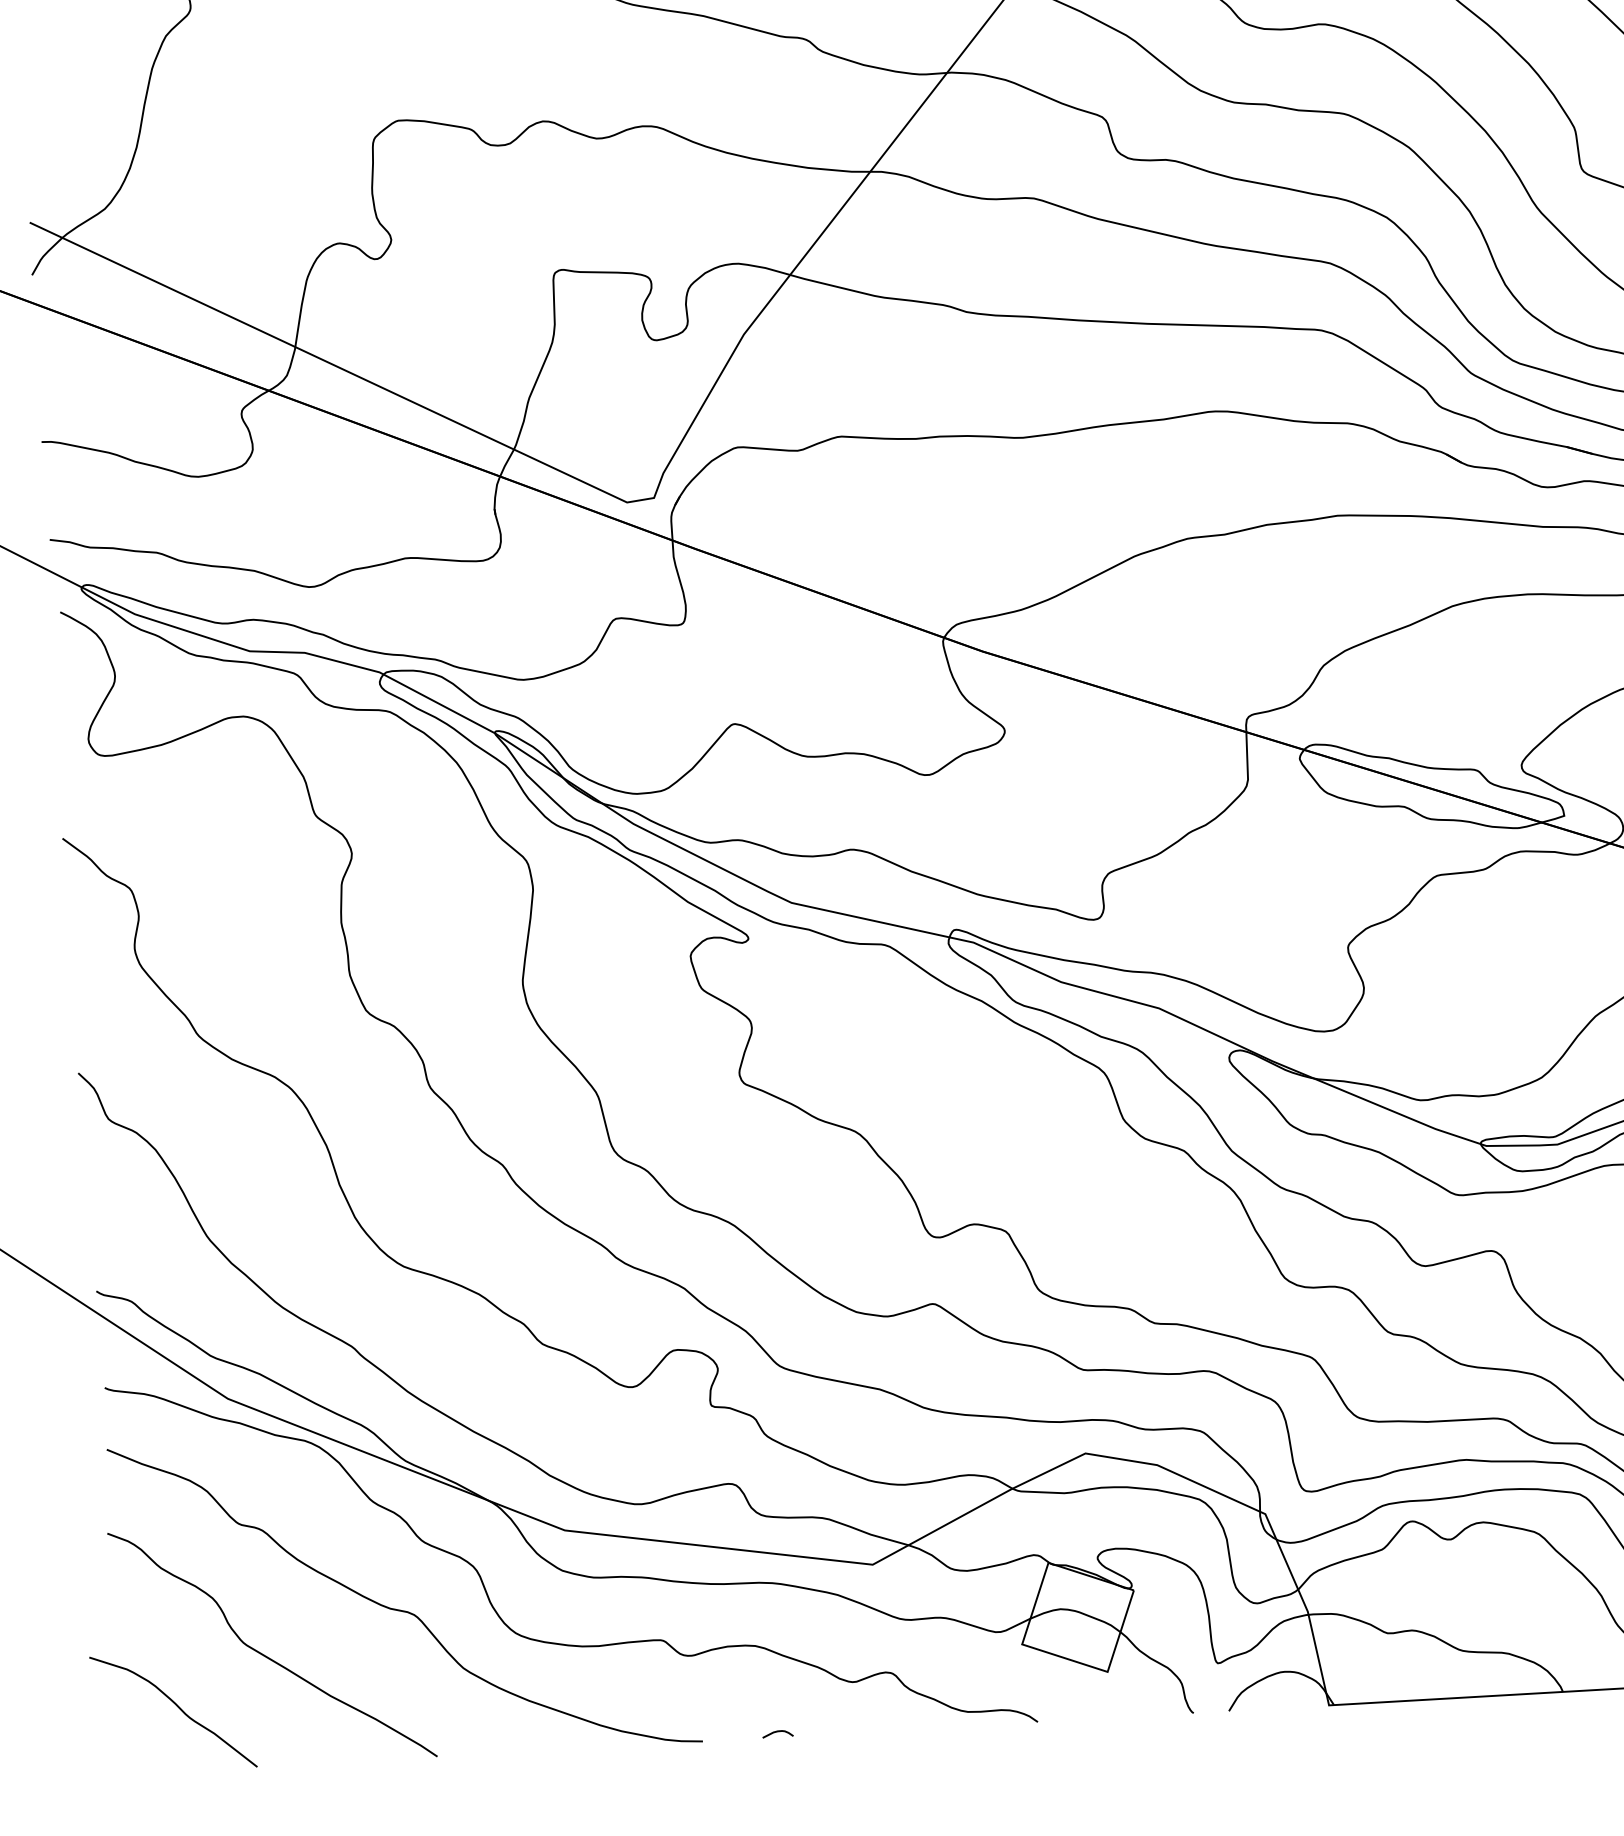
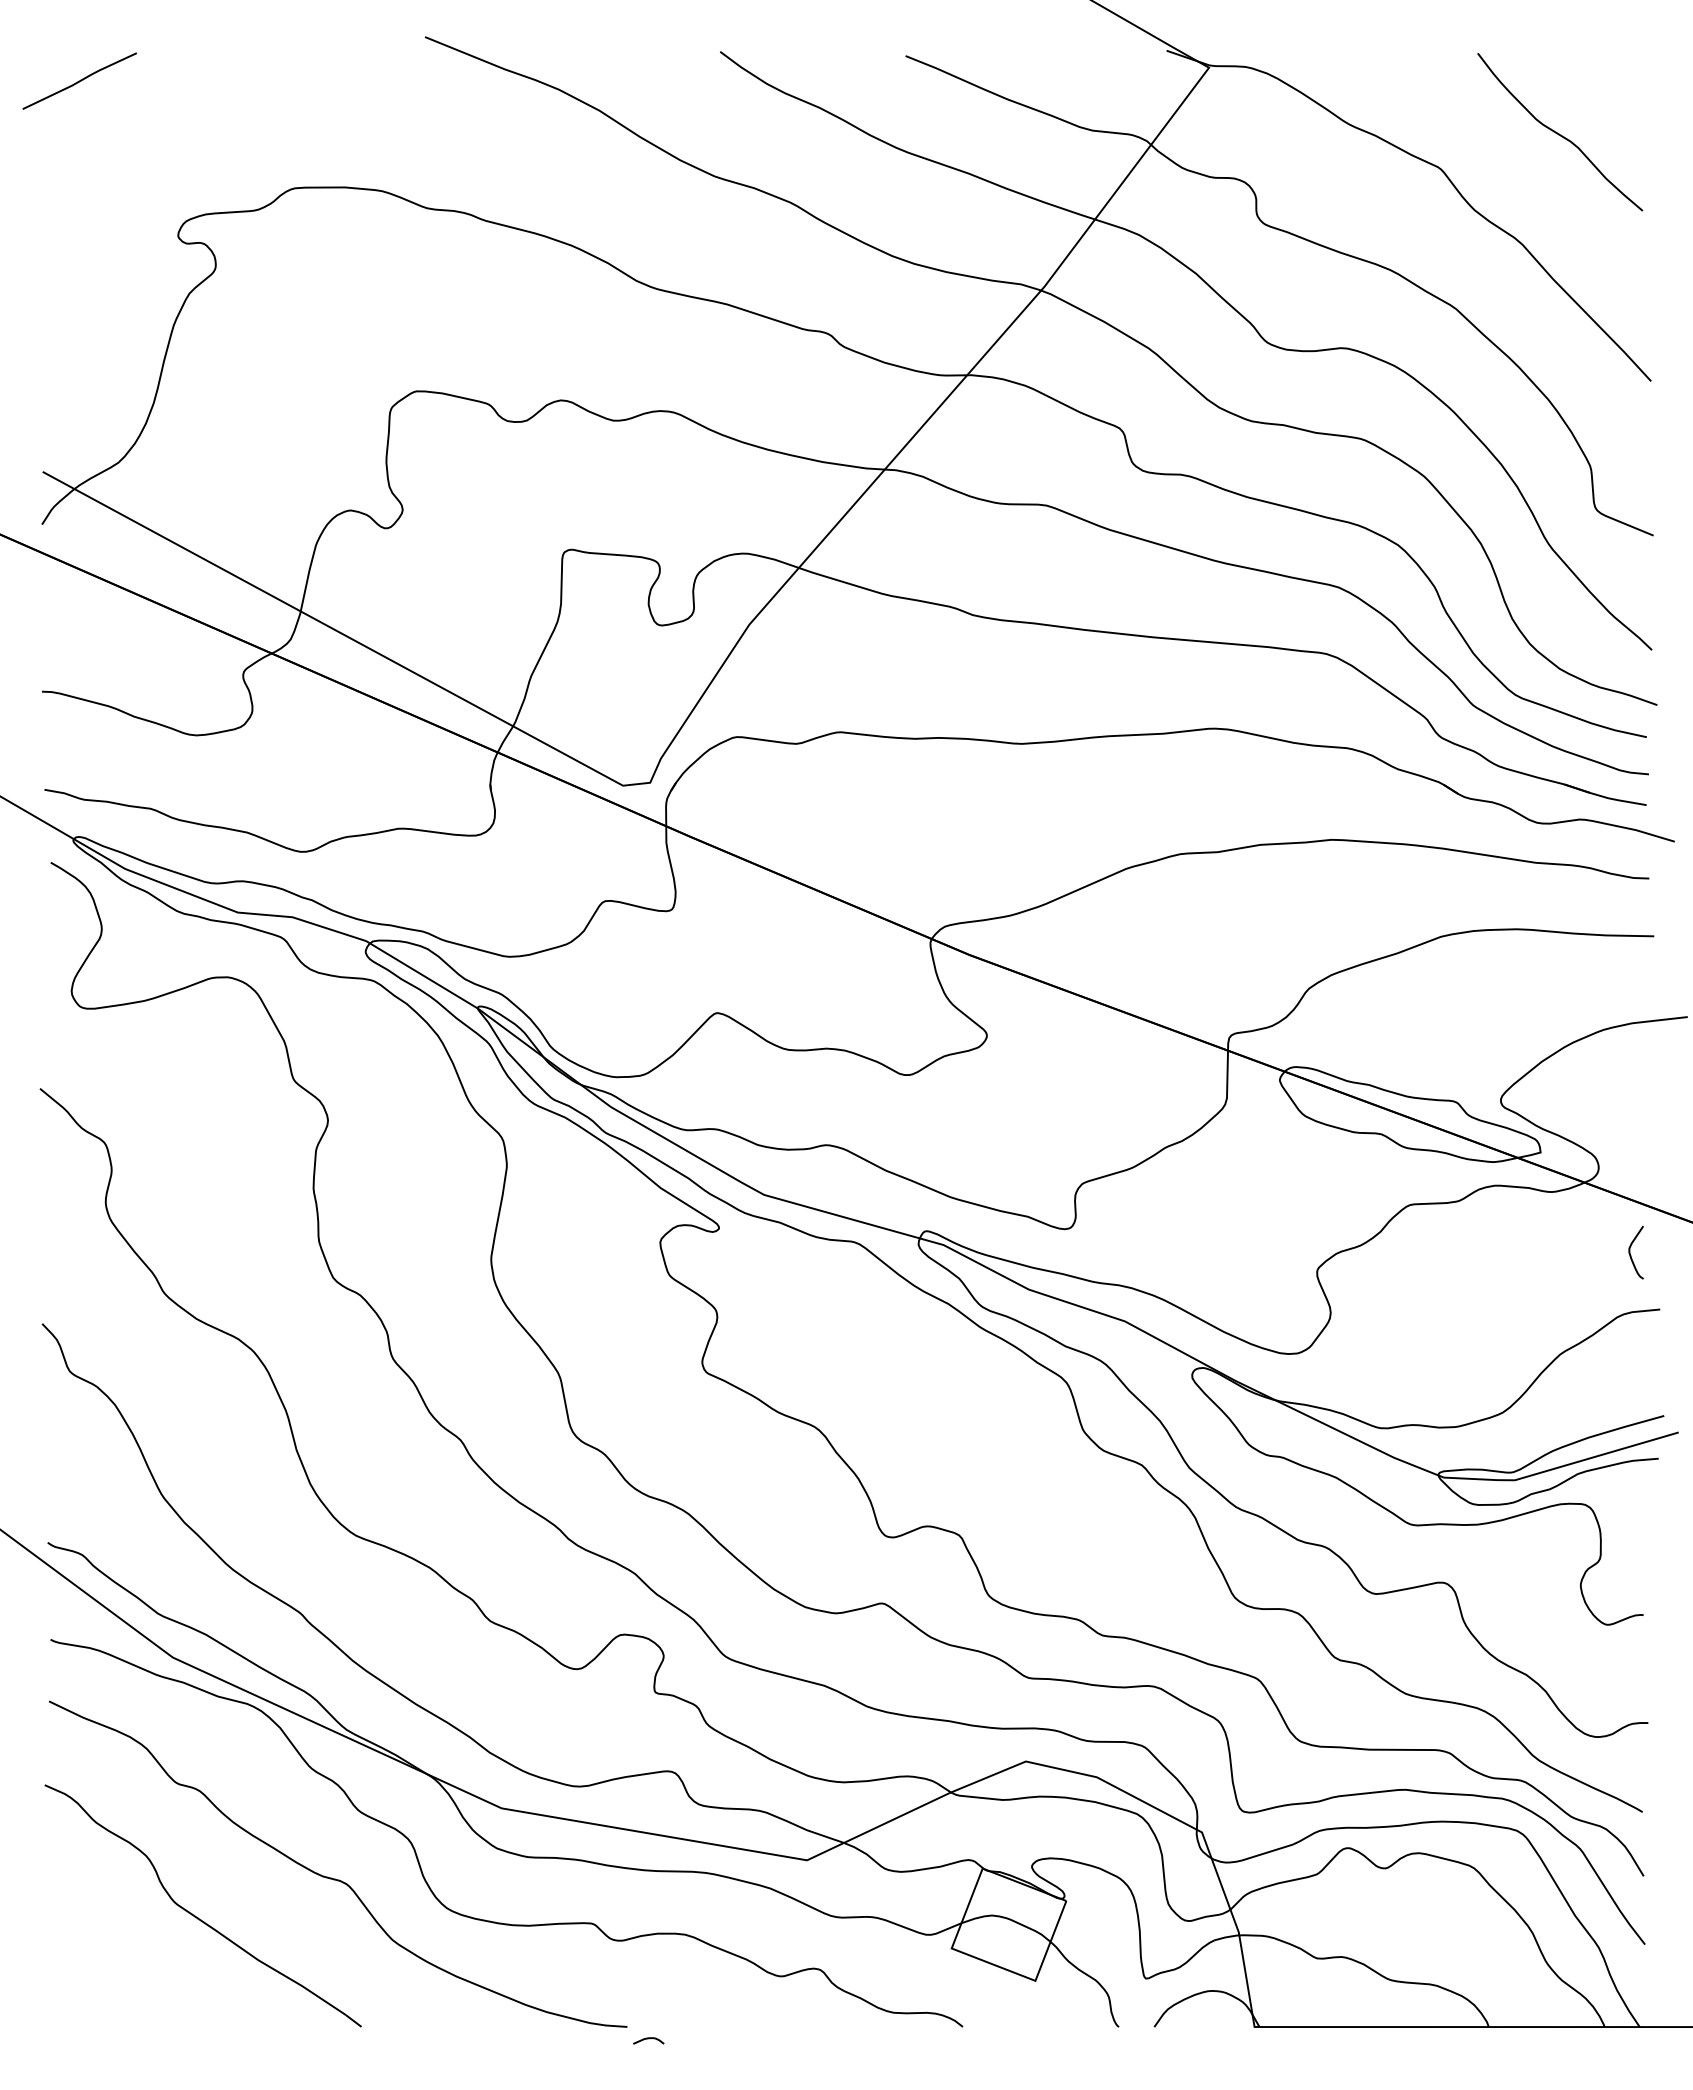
curve: (177, 1707) -> (104, 1962), removed
curve: (777, 1732) -> (648, 2039), moved

